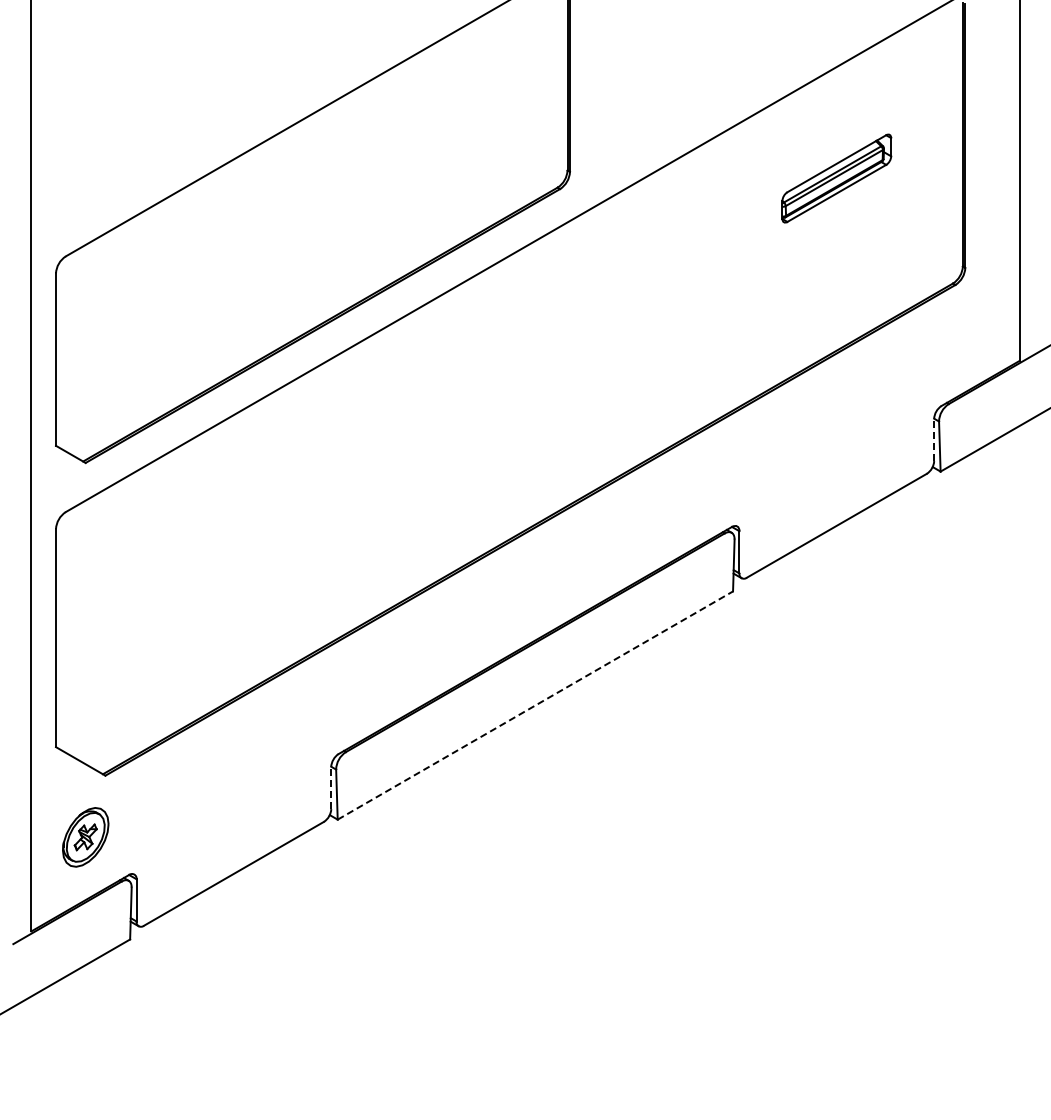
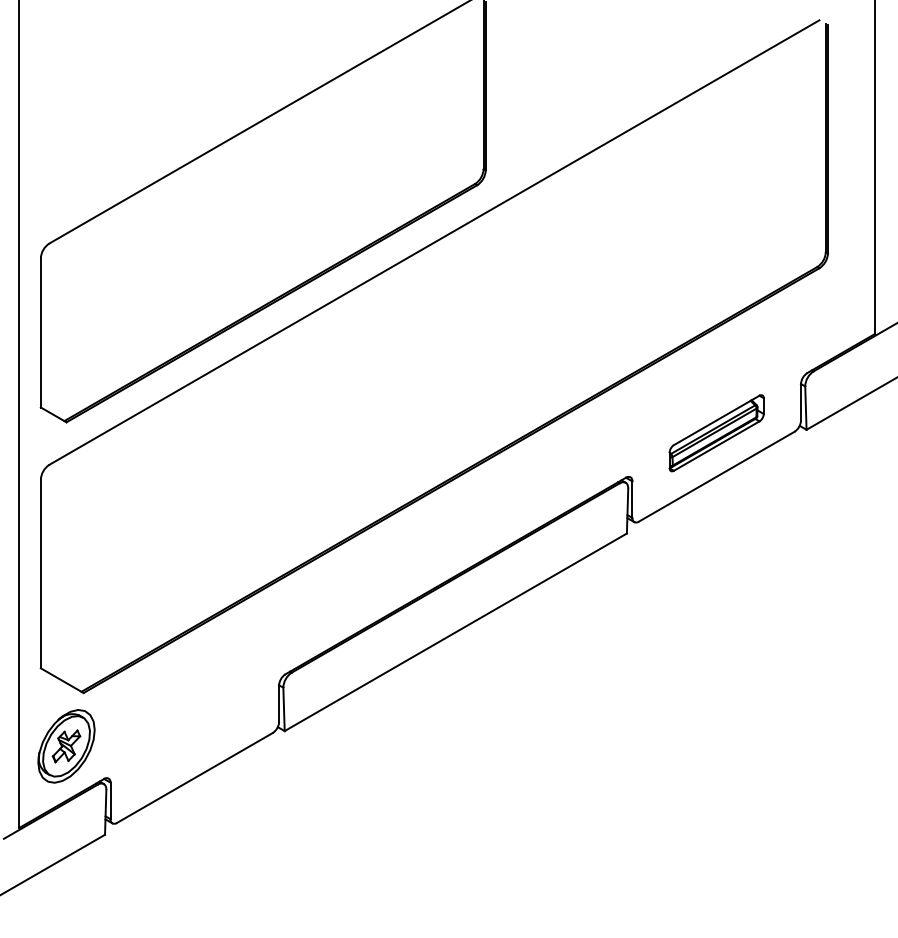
part: (836, 178) -> (716, 433), moved
line: (934, 439) -> (801, 402), dashed -> solid
line: (535, 705) -> (455, 632), dashed -> solid
line: (331, 787) -> (279, 703), dashed -> solid
part: (85, 837) -> (66, 746), size x1.43

